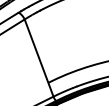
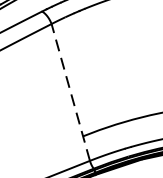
line: (38, 57) -> (69, 91), solid -> dashed

